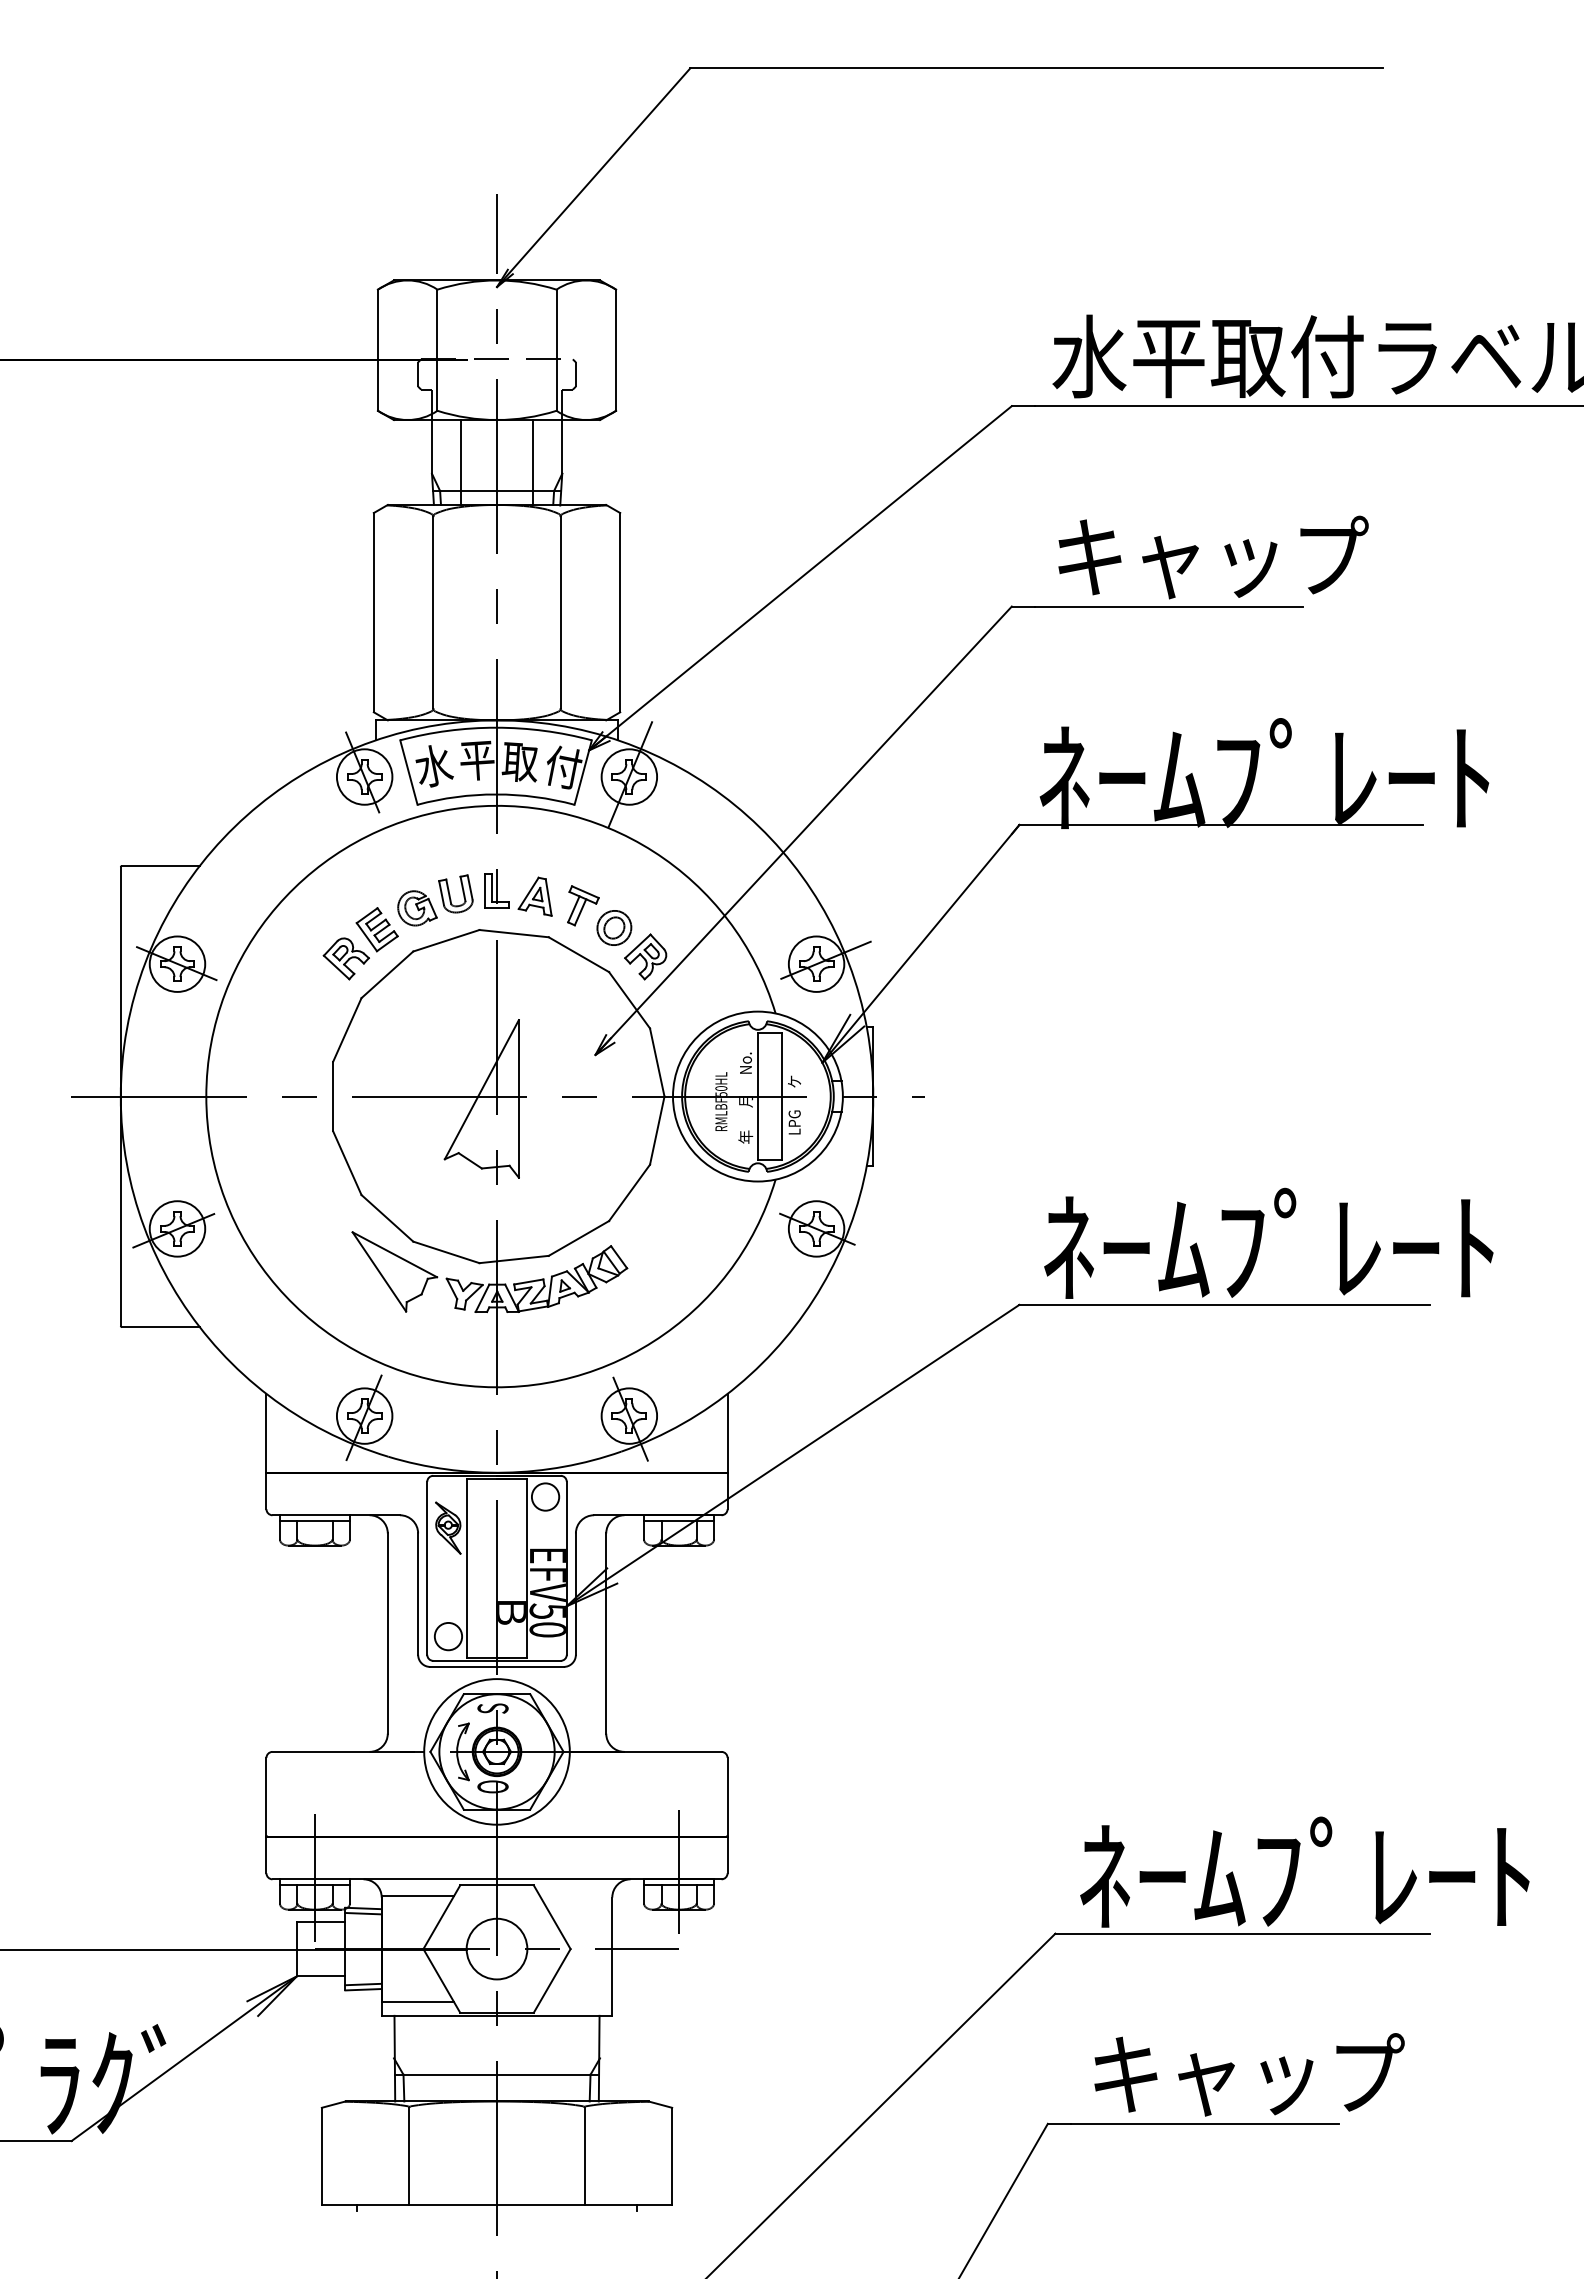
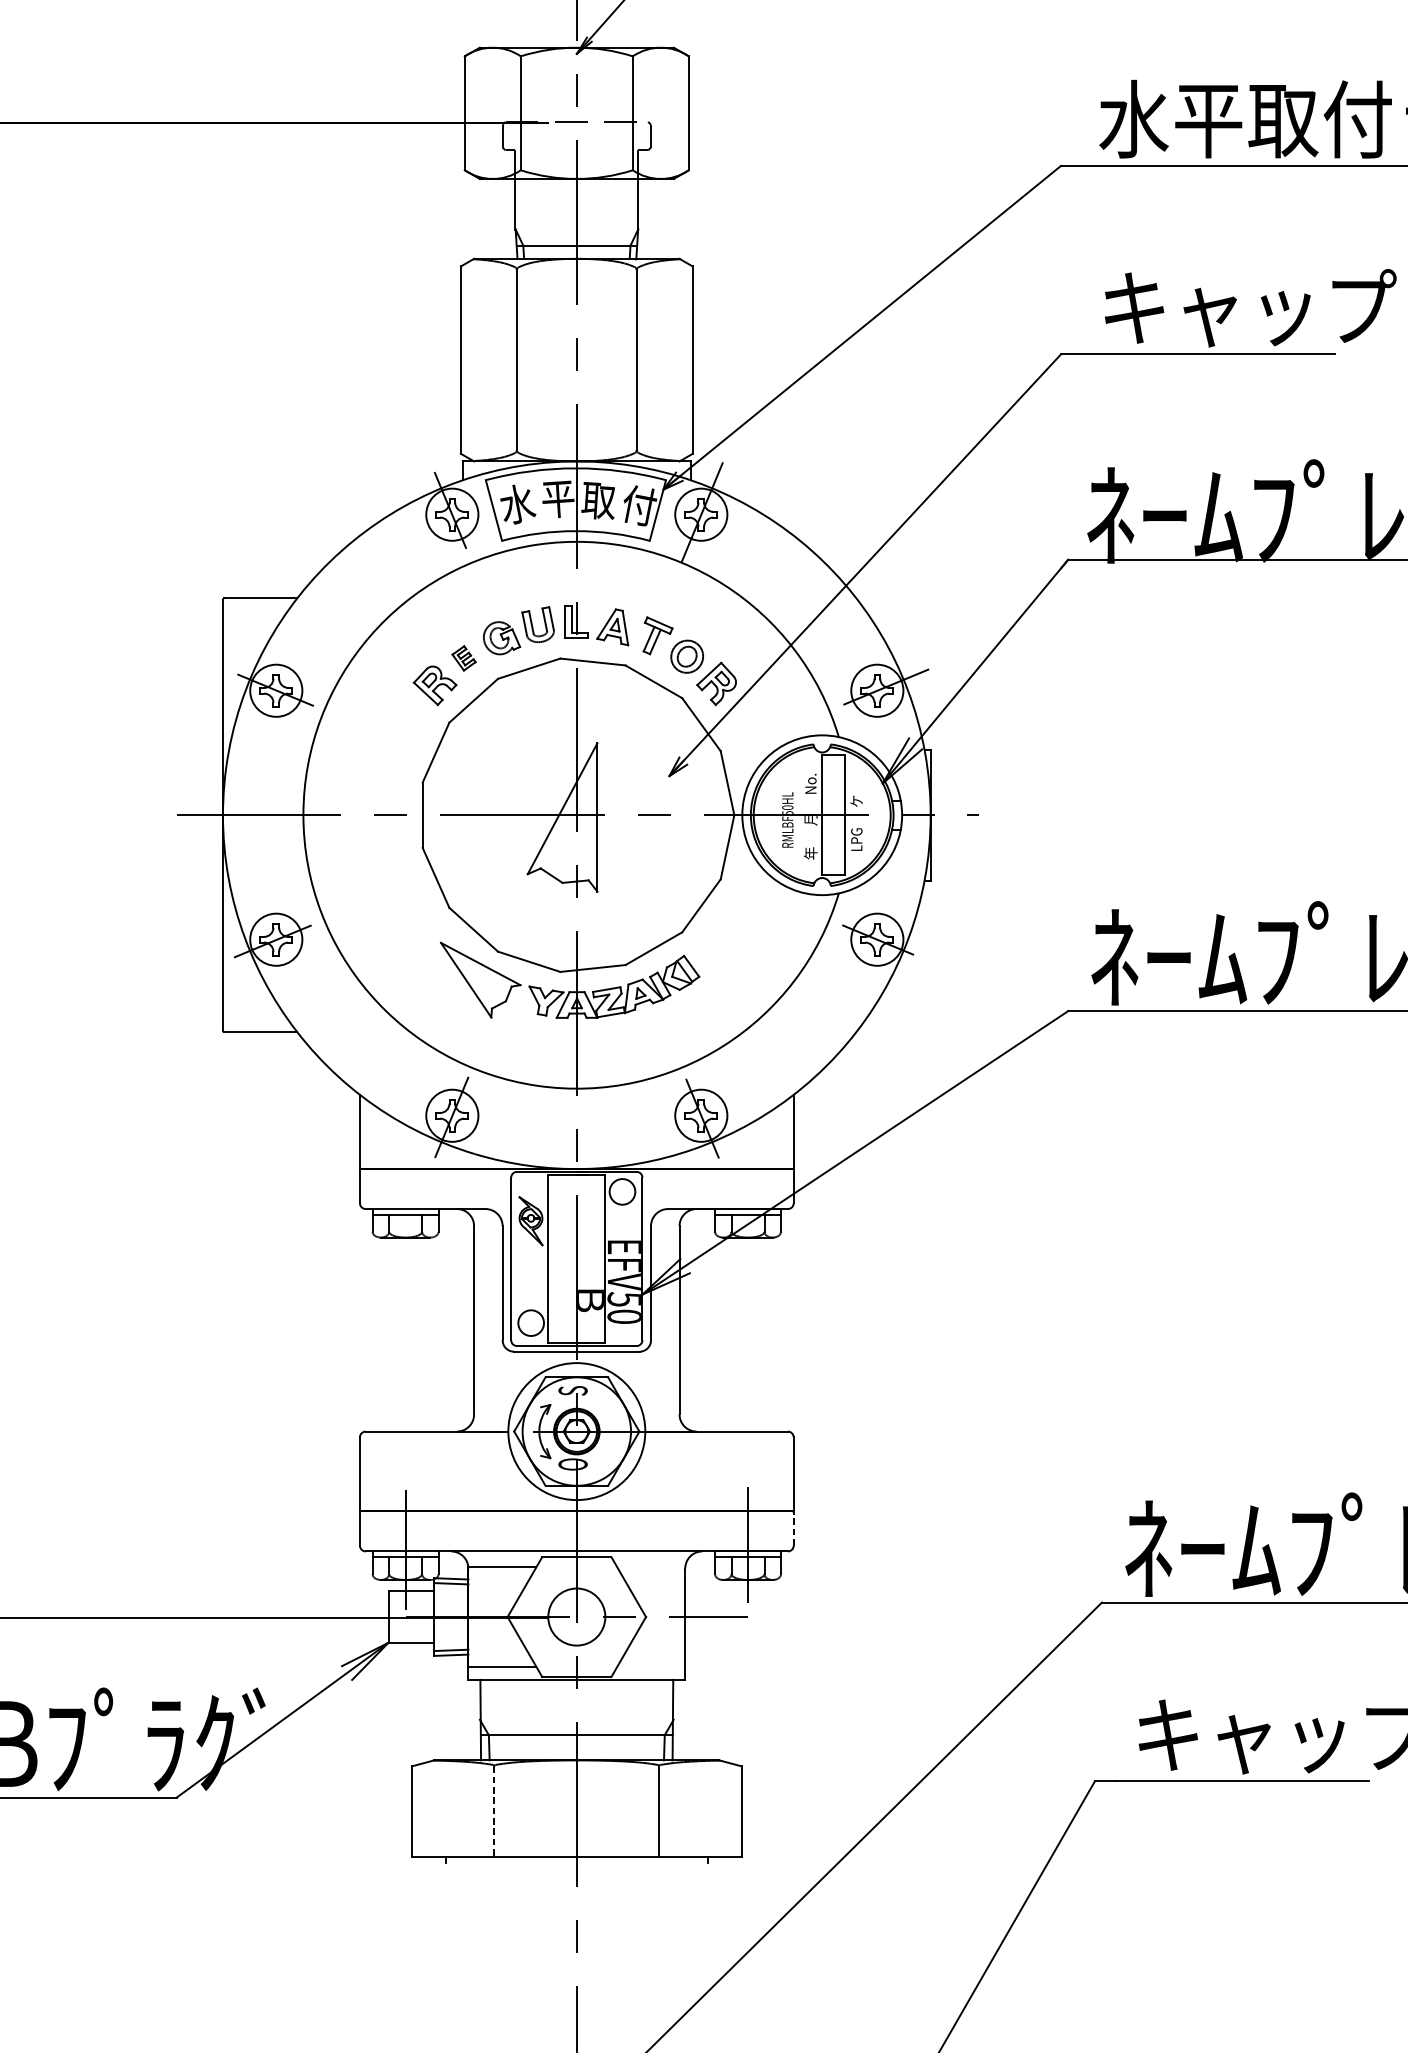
line: (460, 462) -> (542, 218), removed
line: (533, 462) -> (611, 218), removed
part: (376, 929) -> (463, 658), size x0.6
line: (727, 1854) -> (793, 1528), solid -> dashed
line: (409, 2156) -> (494, 1812), solid -> dashed

